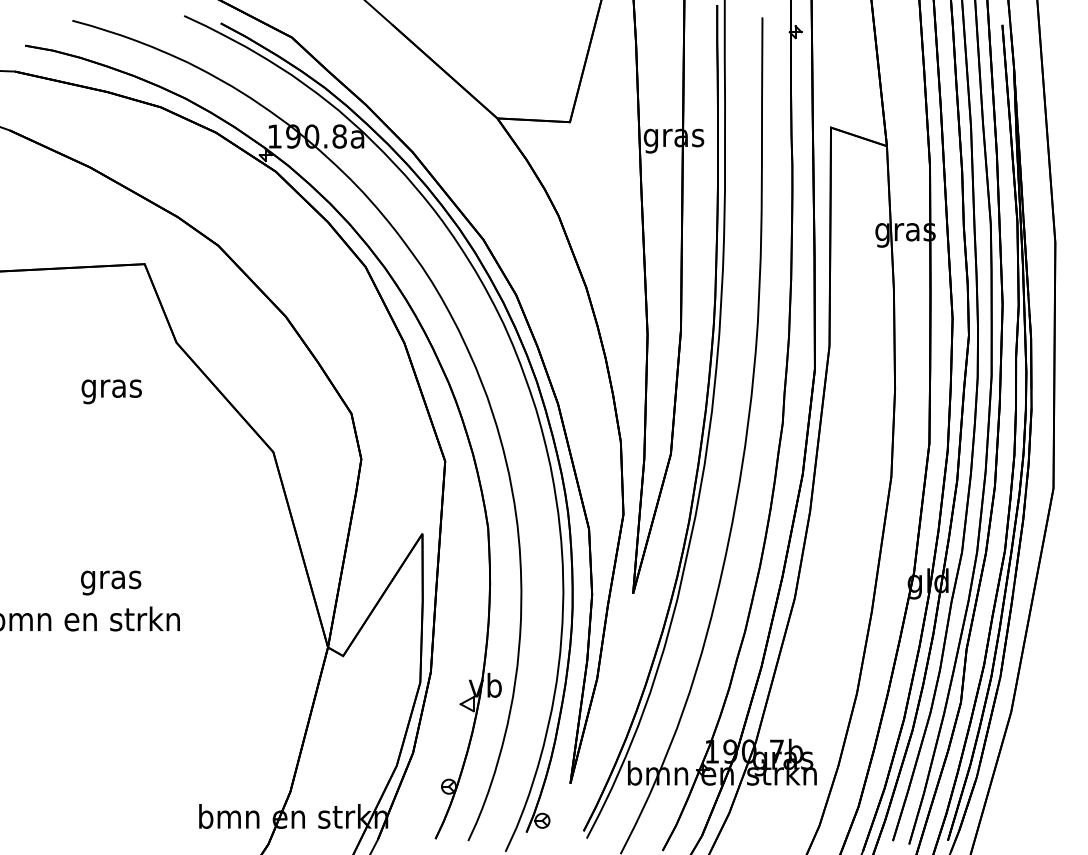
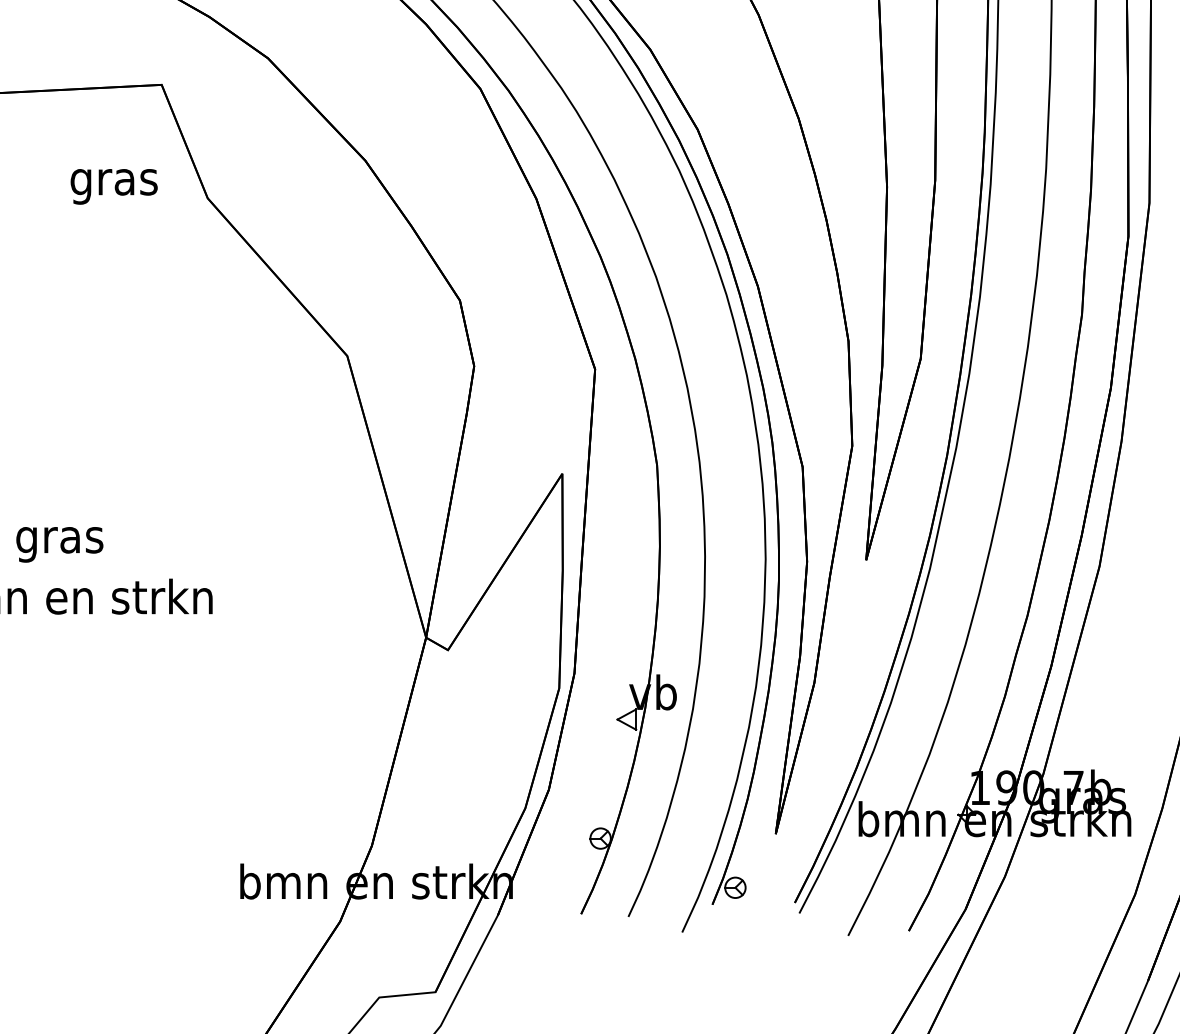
text: (111, 391) -> (113, 186), moved
text: (111, 582) -> (60, 544), moved

